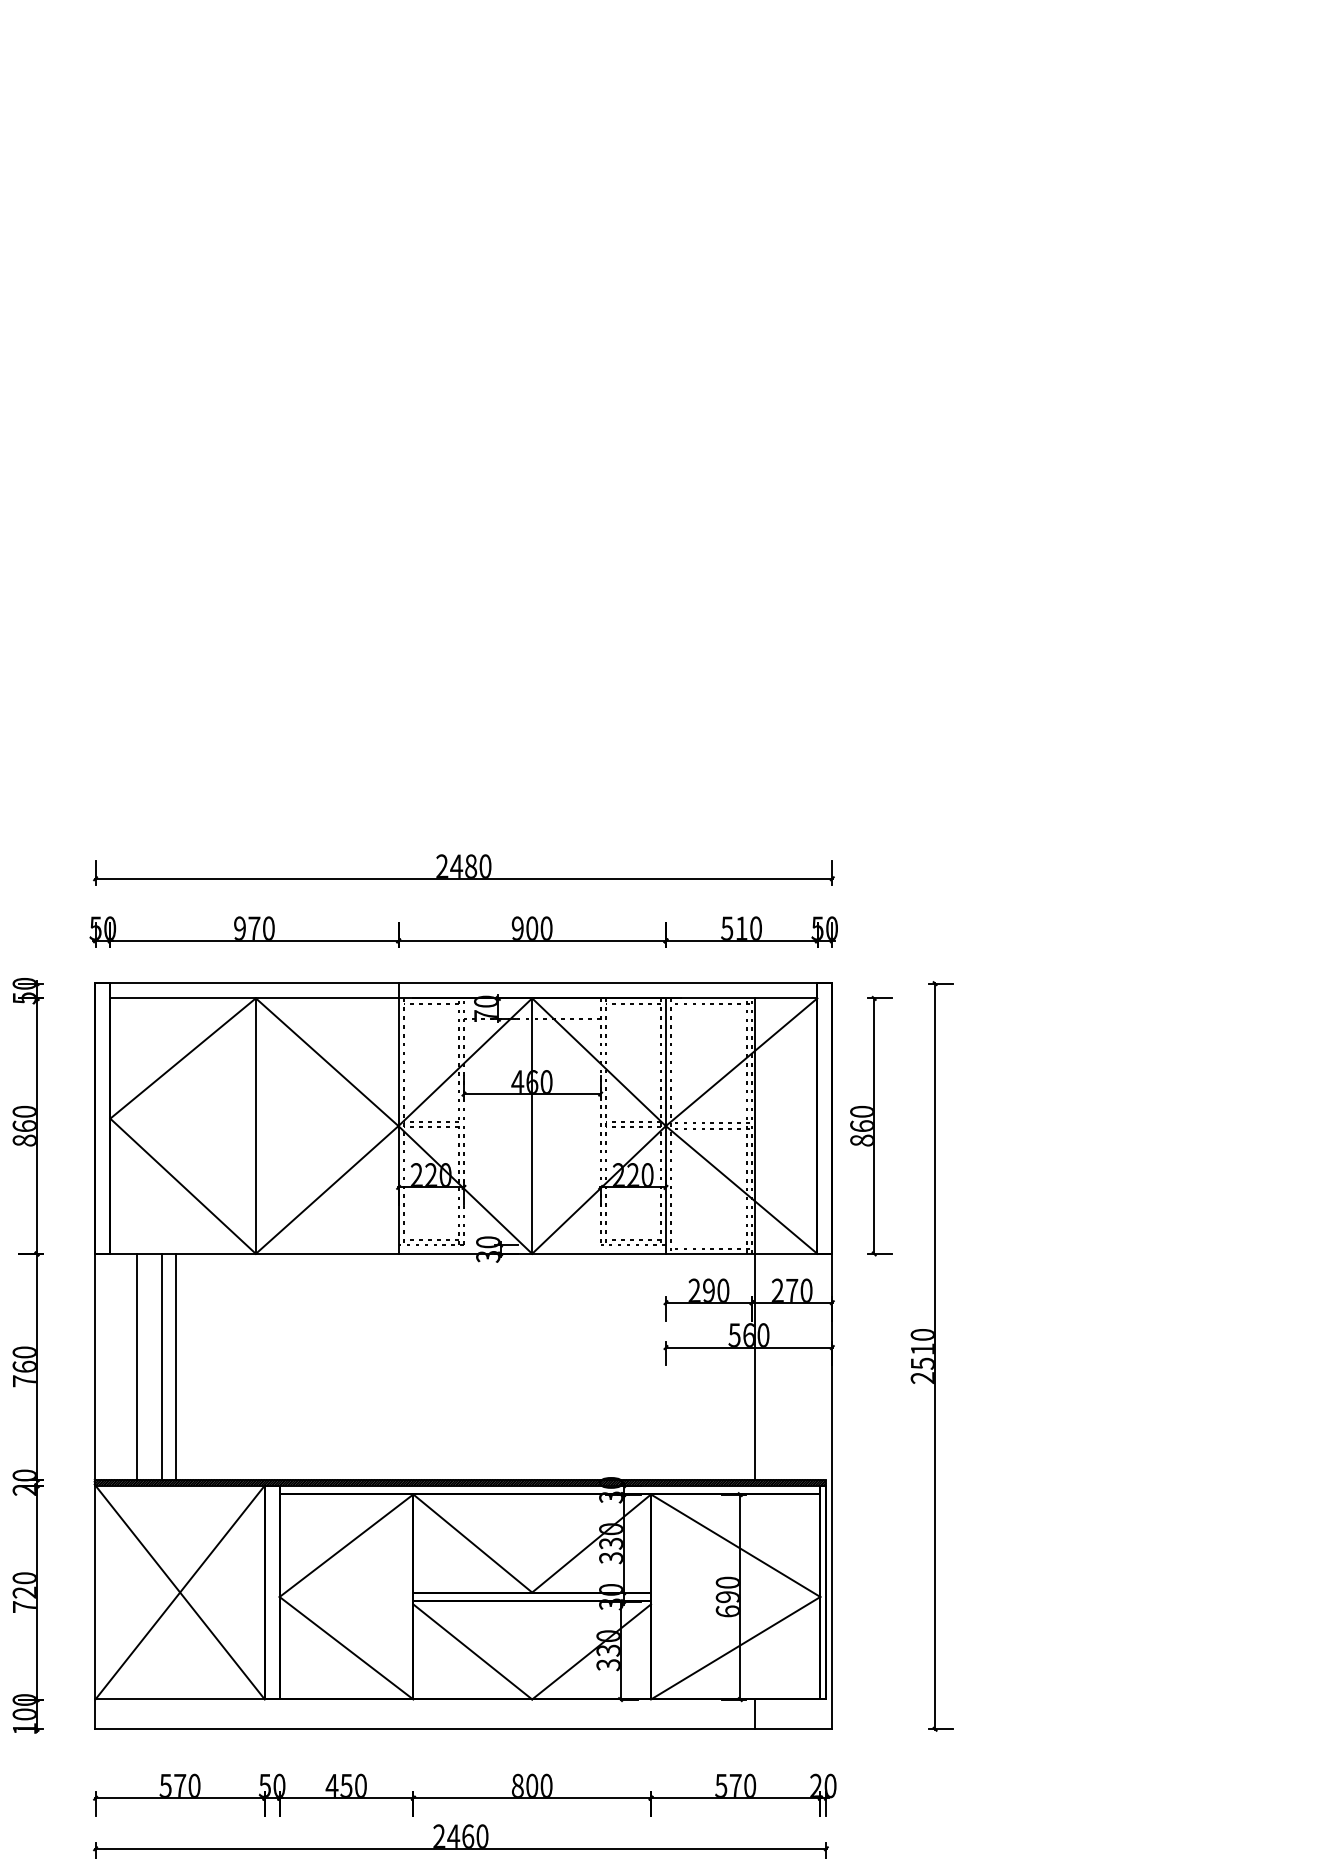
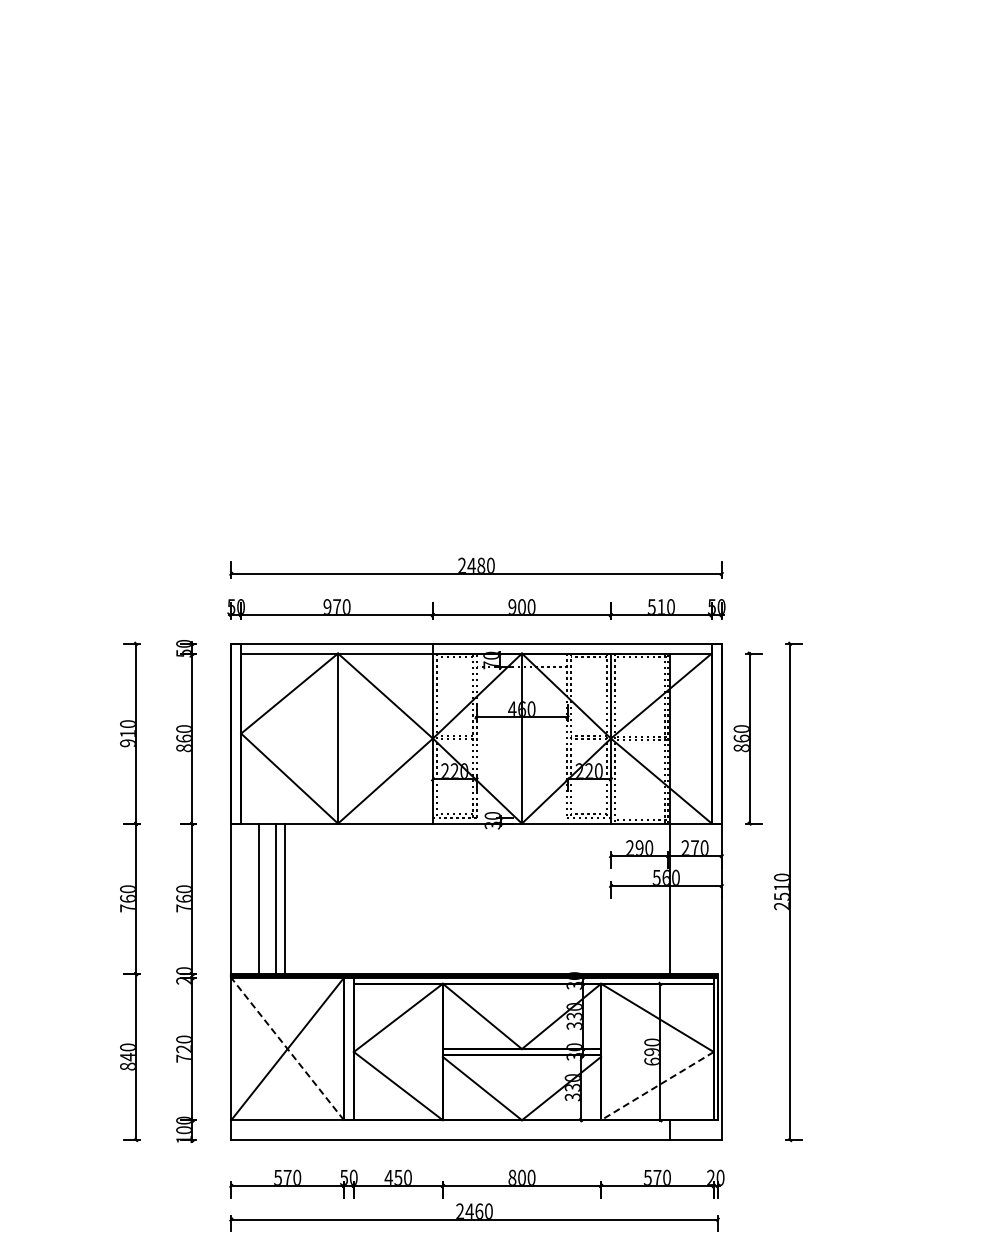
line: (179, 1593) -> (287, 1049), solid -> dashed
line: (735, 1648) -> (657, 1086), solid -> dashed

